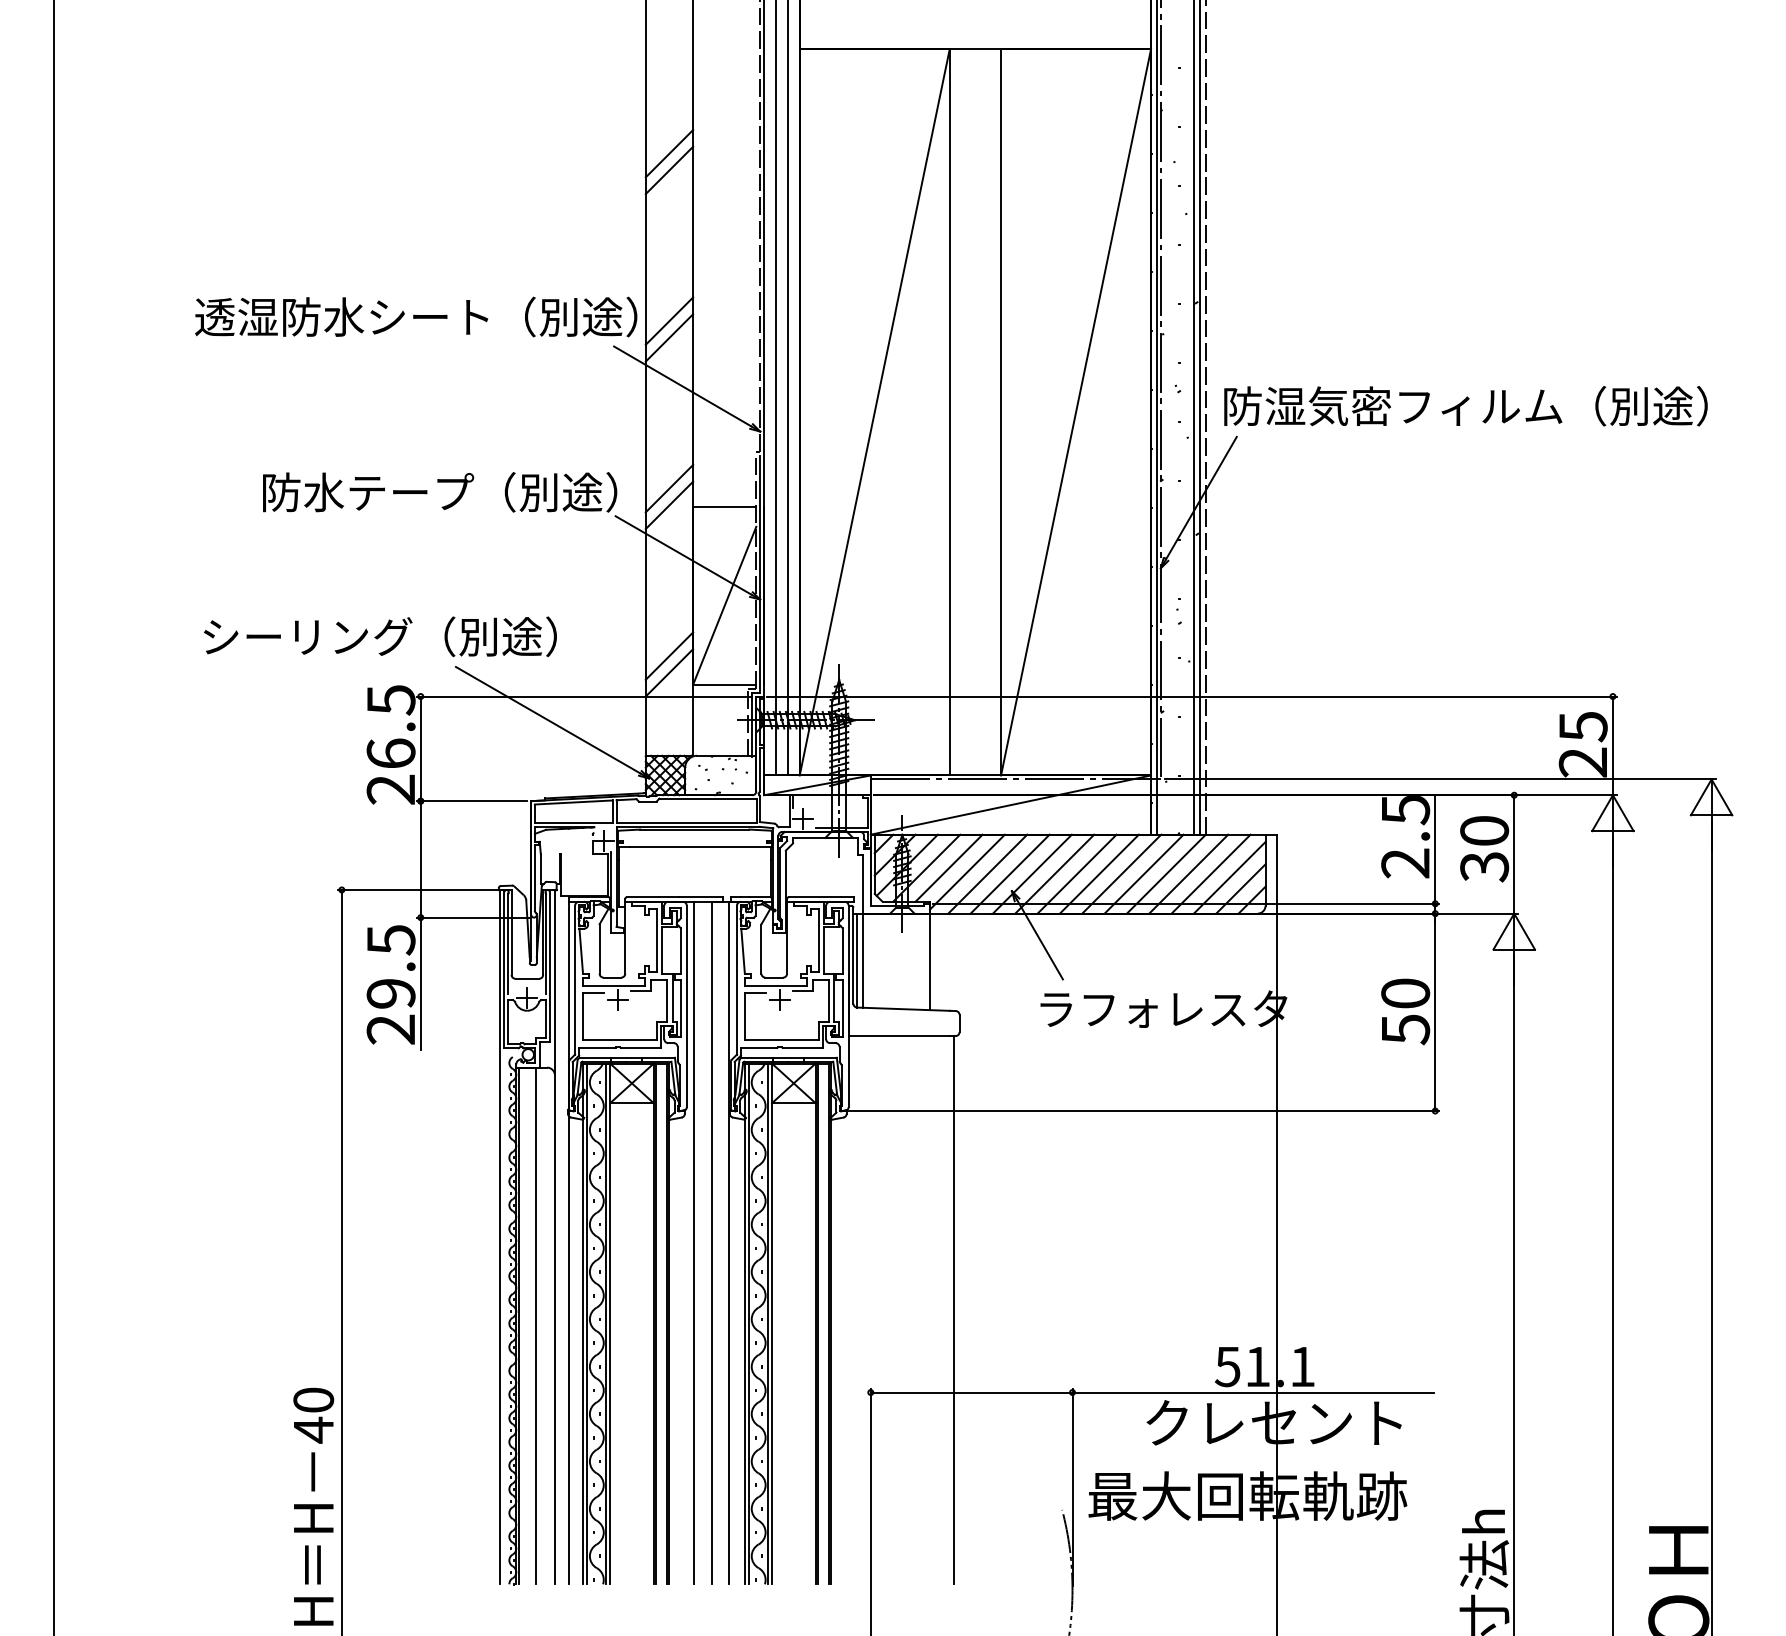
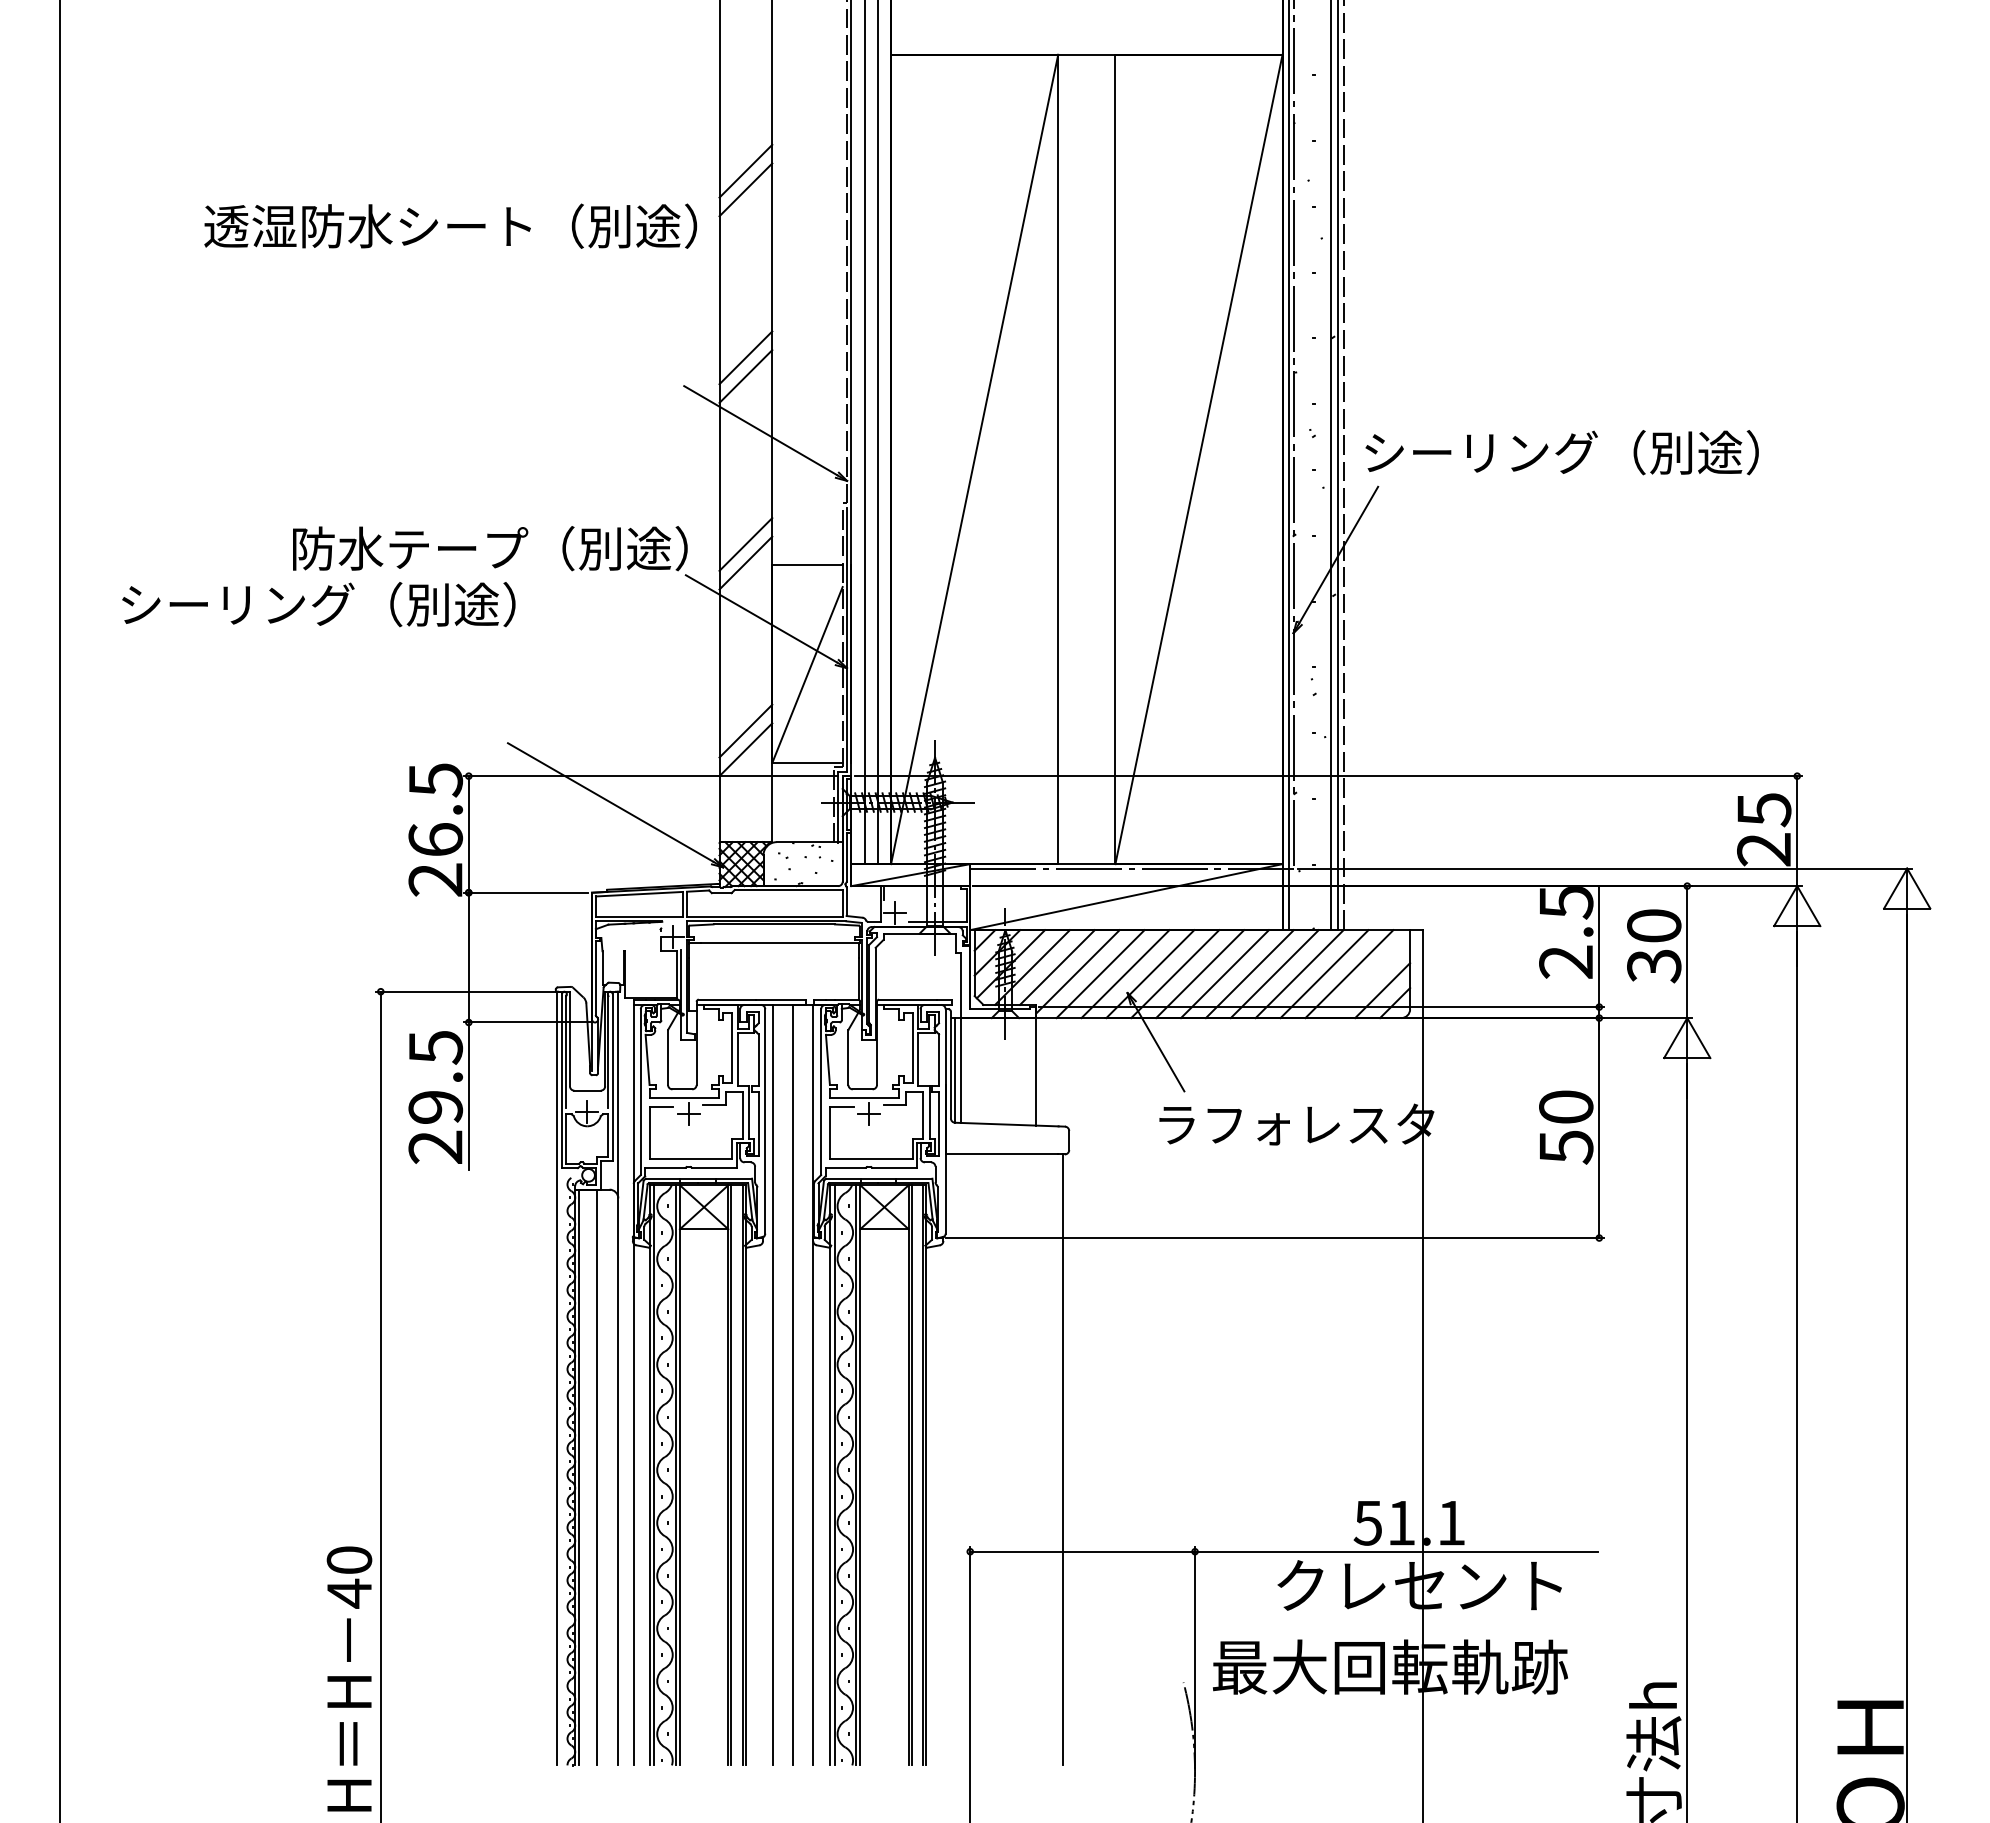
text: (416, 316) -> (450, 225), moved
text: (1465, 406) -> (1633, 452), 防湿気密フィルム（別途） -> シーリング（別途）
text: (380, 636) -> (318, 604), moved
line: (1229, 878) -> (1370, 978), removed

